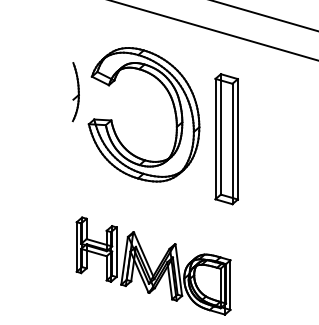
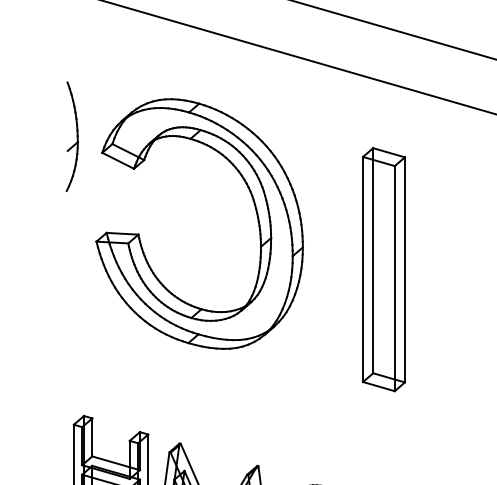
part: (75, 92) -> (71, 137), moved
part: (226, 139) -> (383, 270), moved

